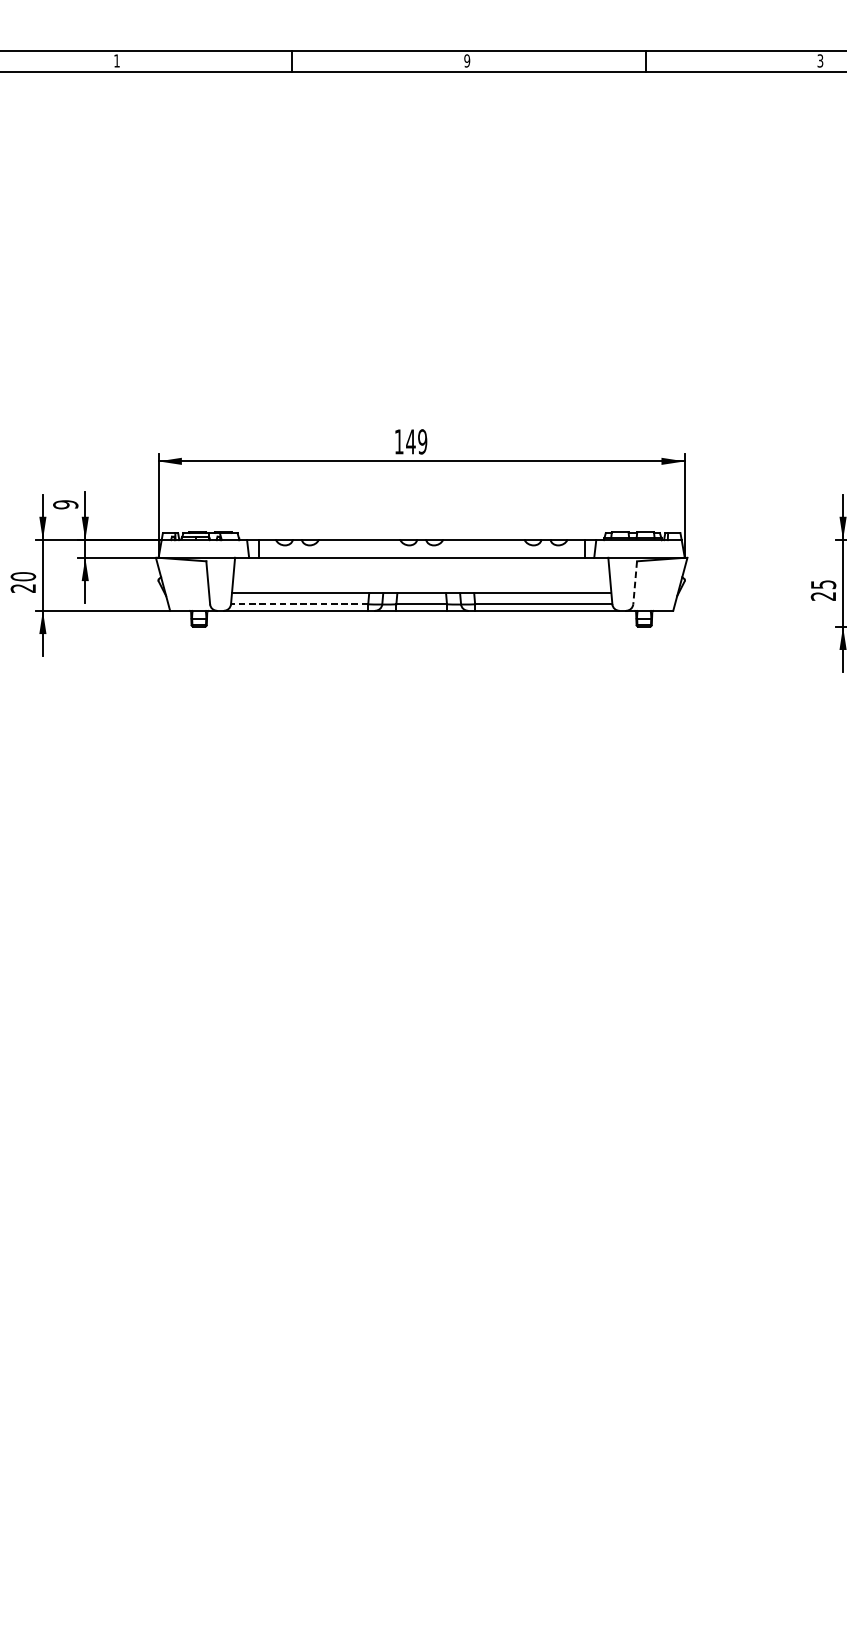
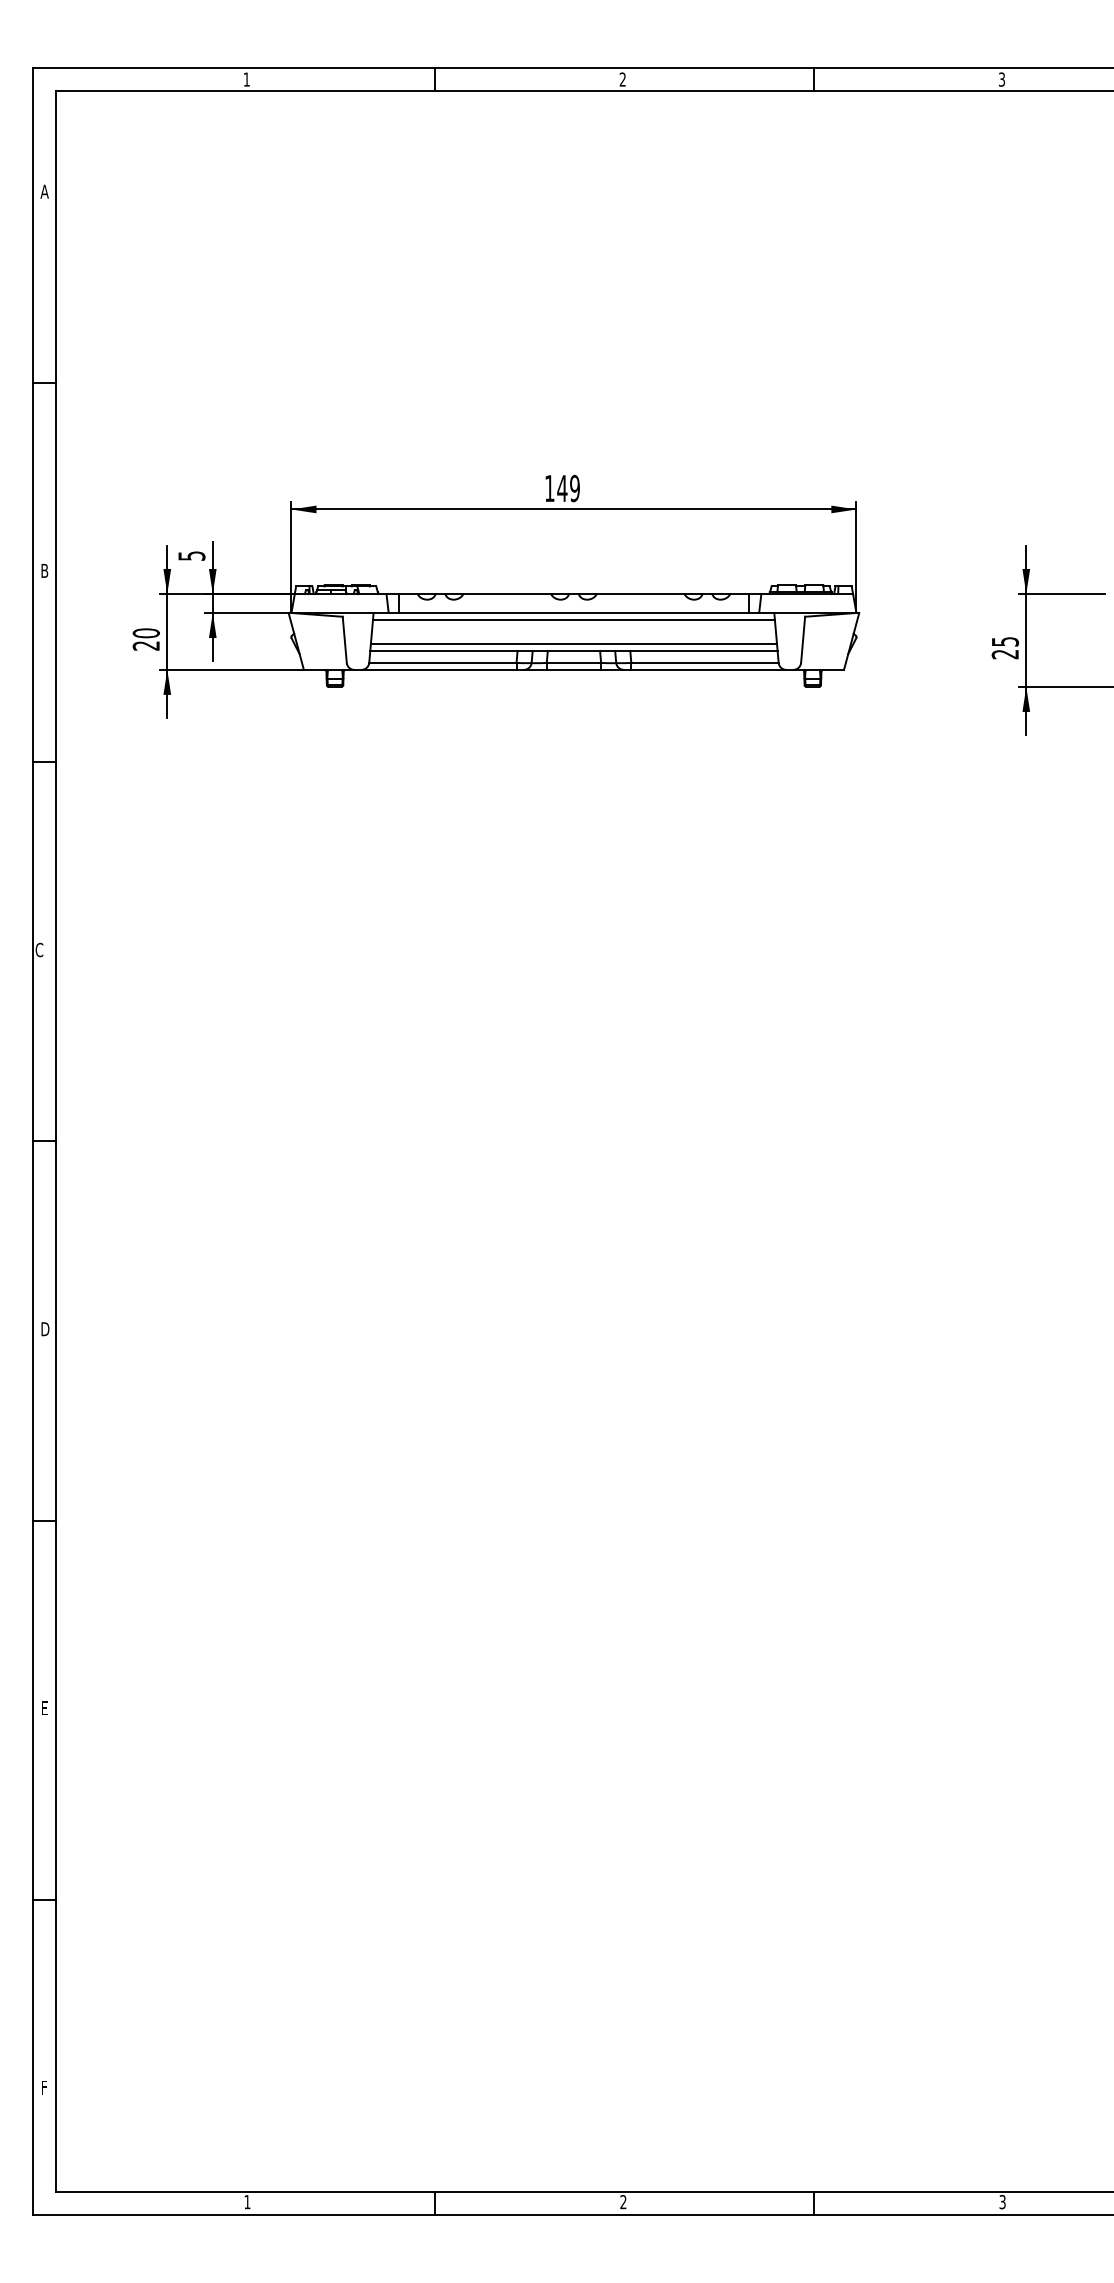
text: (466, 60) -> (622, 79), 9 -> 2
text: (65, 505) -> (191, 556), 9 -> 5
line: (421, 563) -> (573, 619), added
line: (635, 583) -> (803, 640), dashed -> solid
line: (421, 586) -> (573, 643), added
line: (299, 603) -> (442, 662), dashed -> solid

